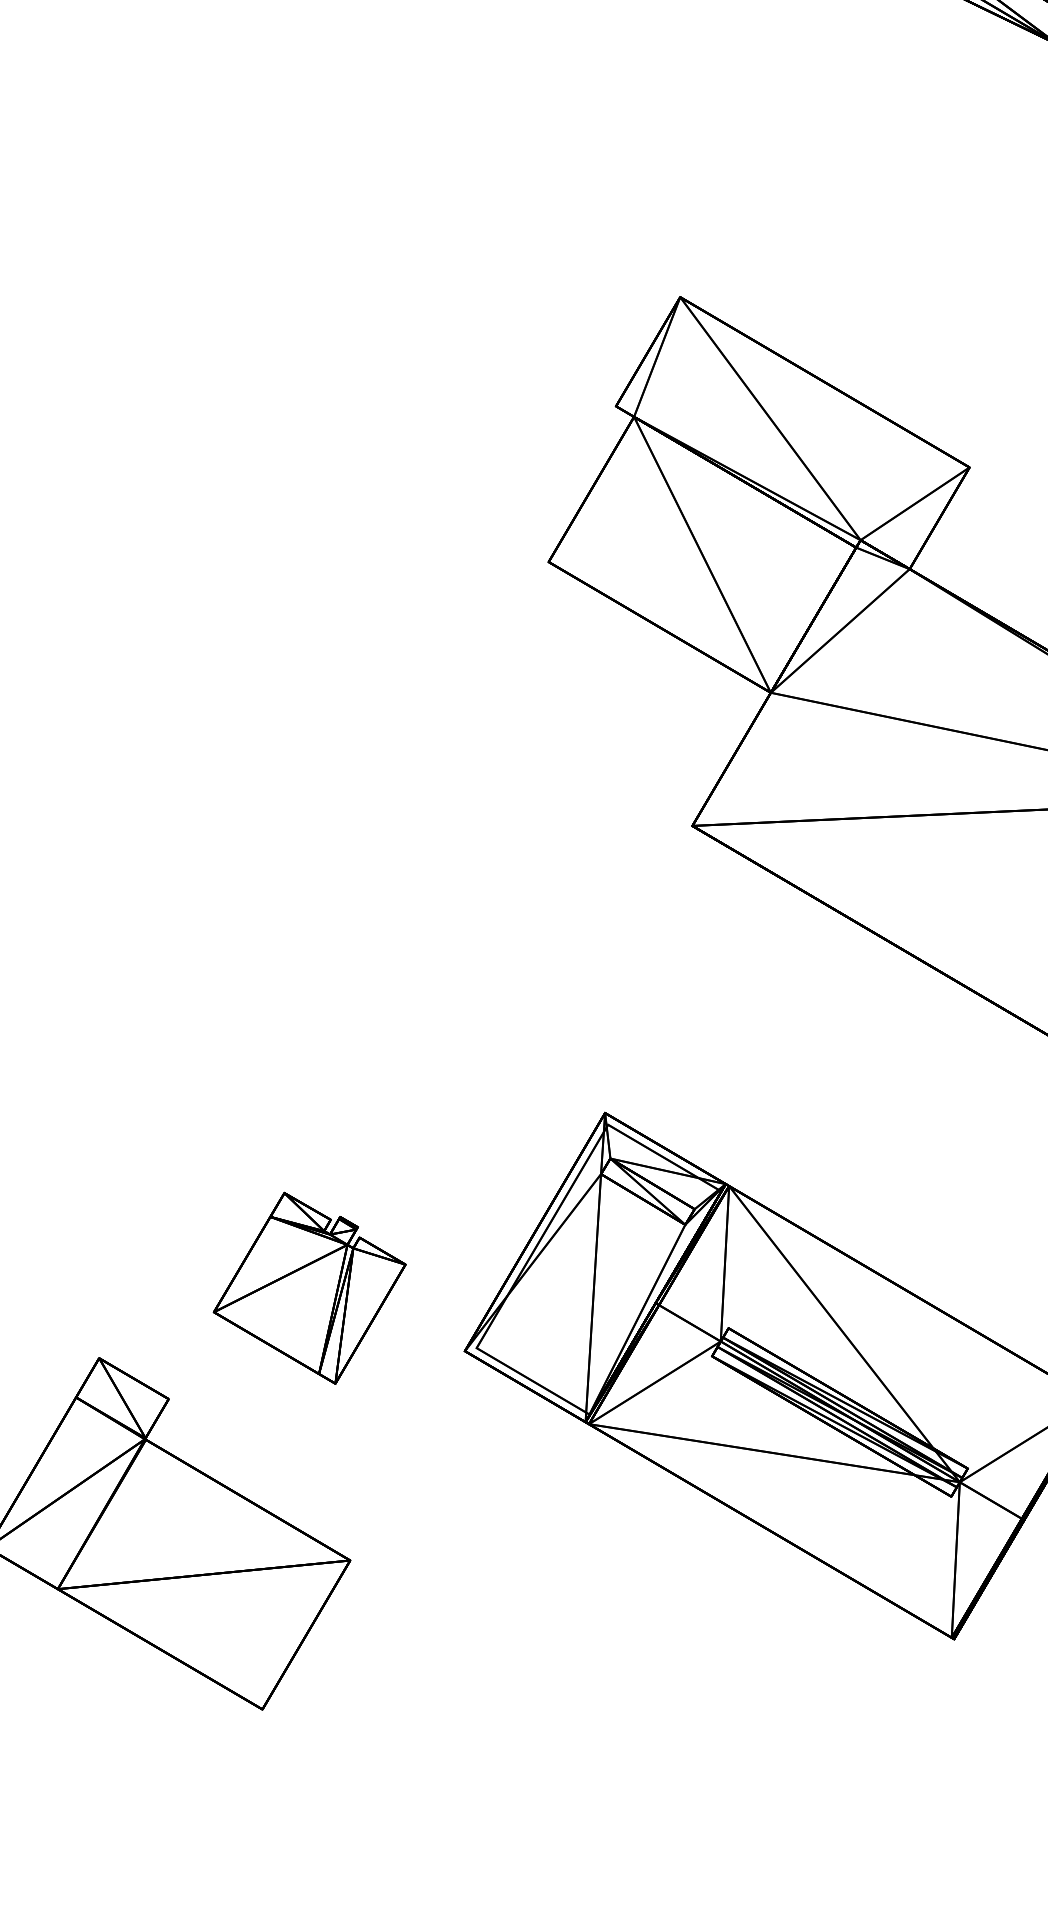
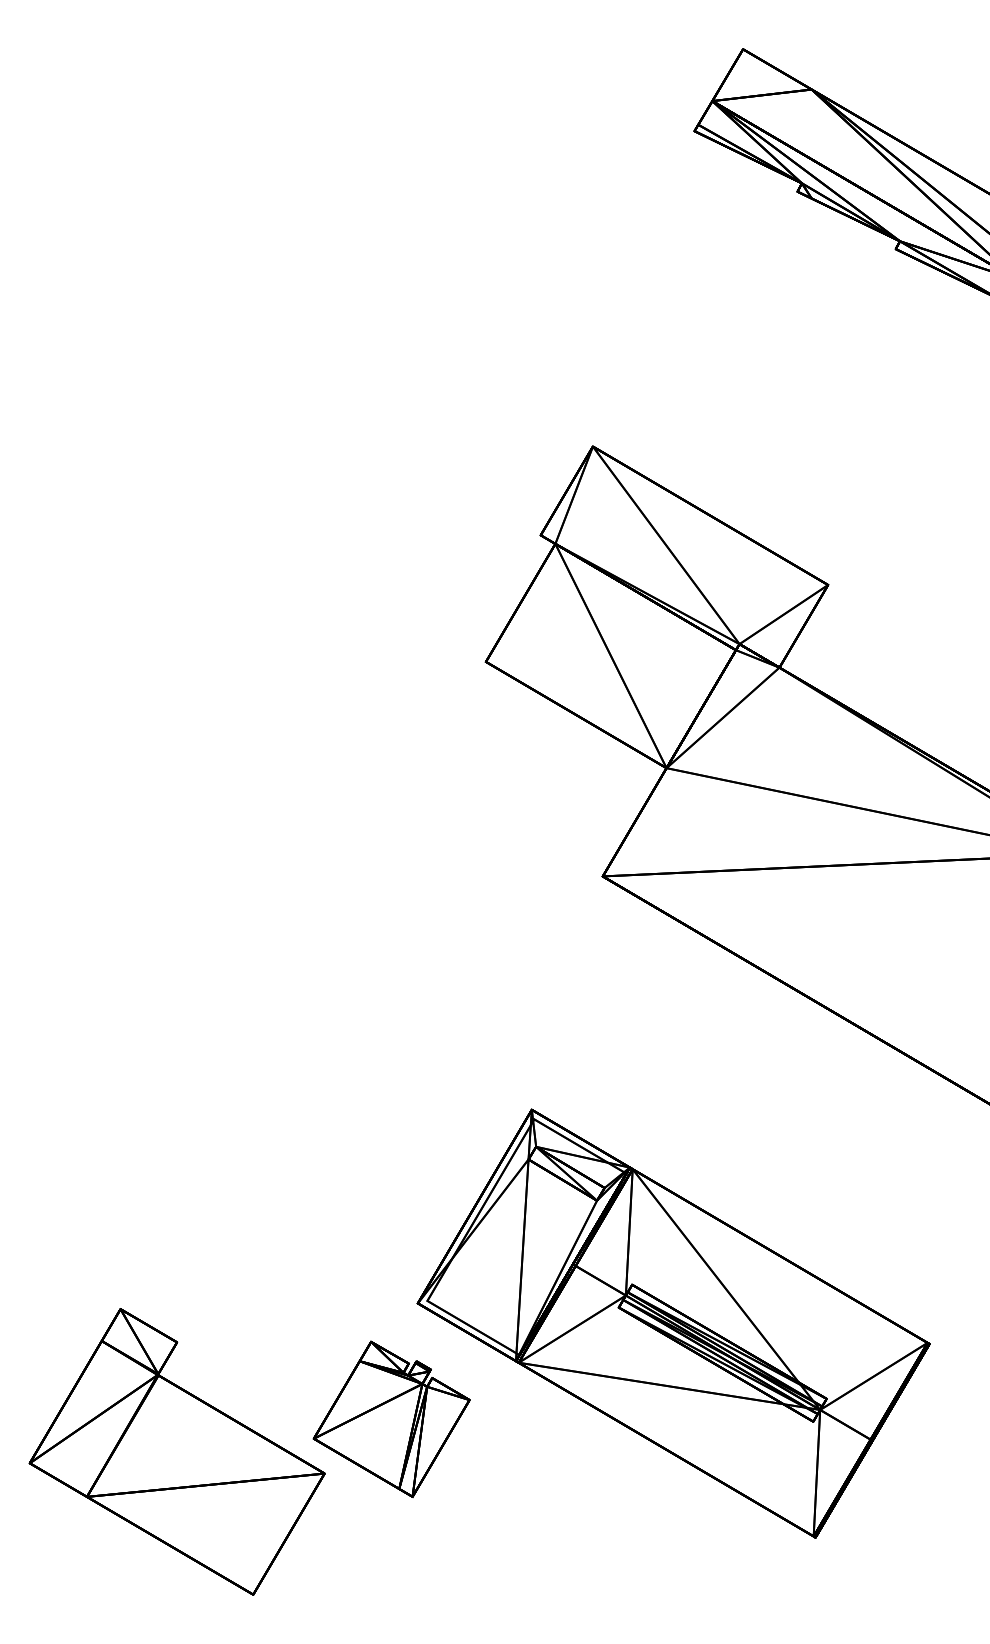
part: (309, 1287) -> (391, 1418), moved

